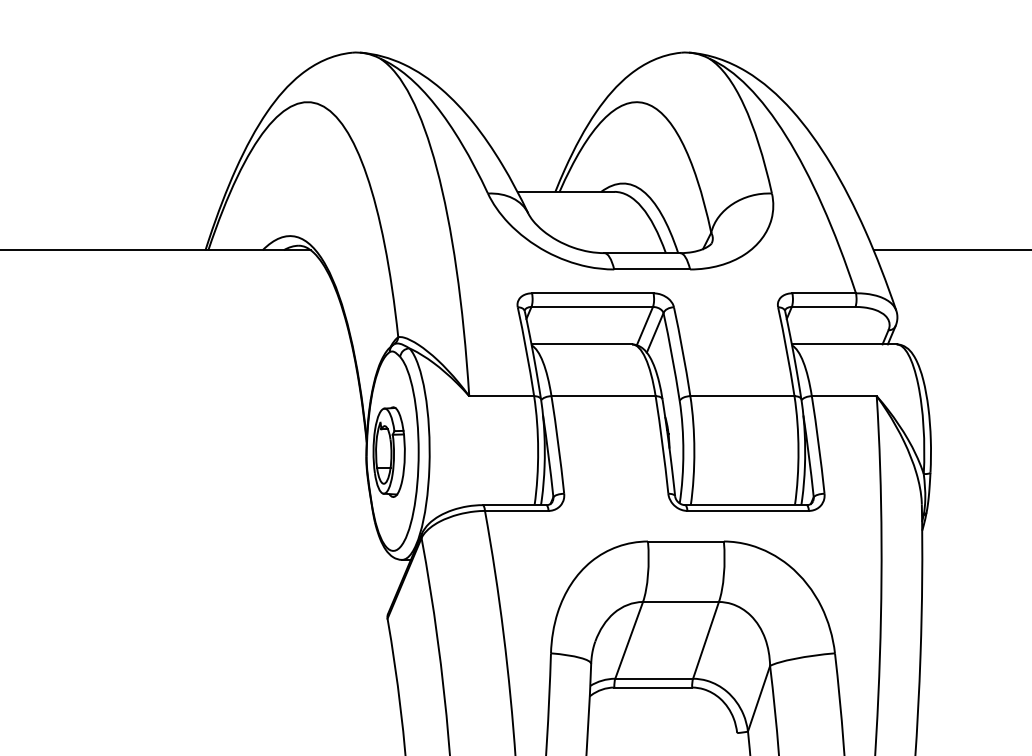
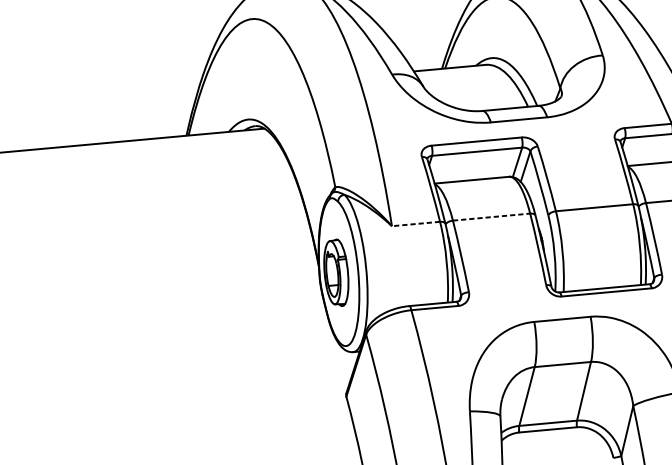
line: (501, 396) -> (415, 224), solid -> dashed
line: (604, 396) -> (492, 217), solid -> dashed

